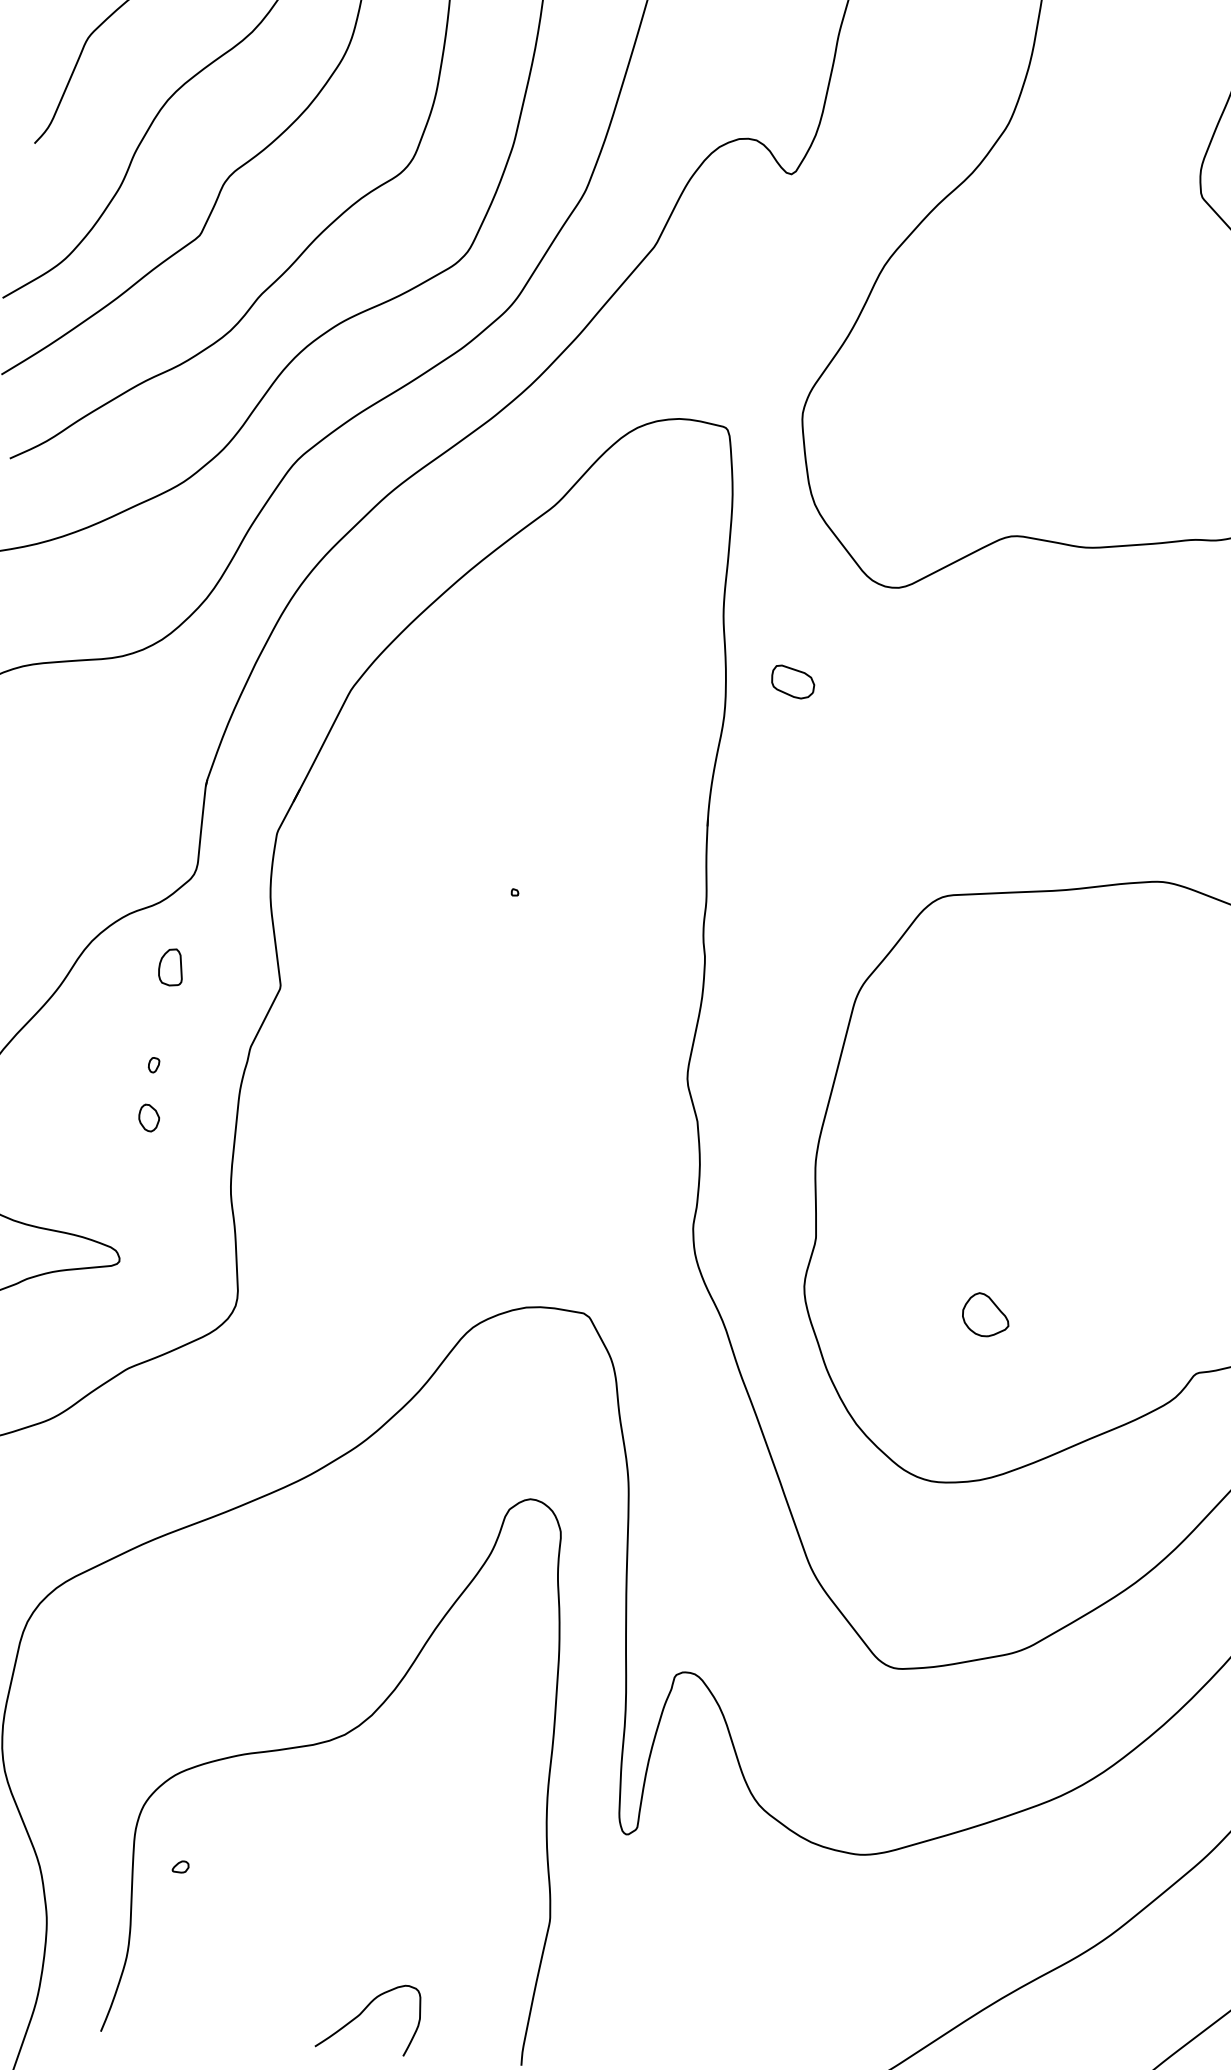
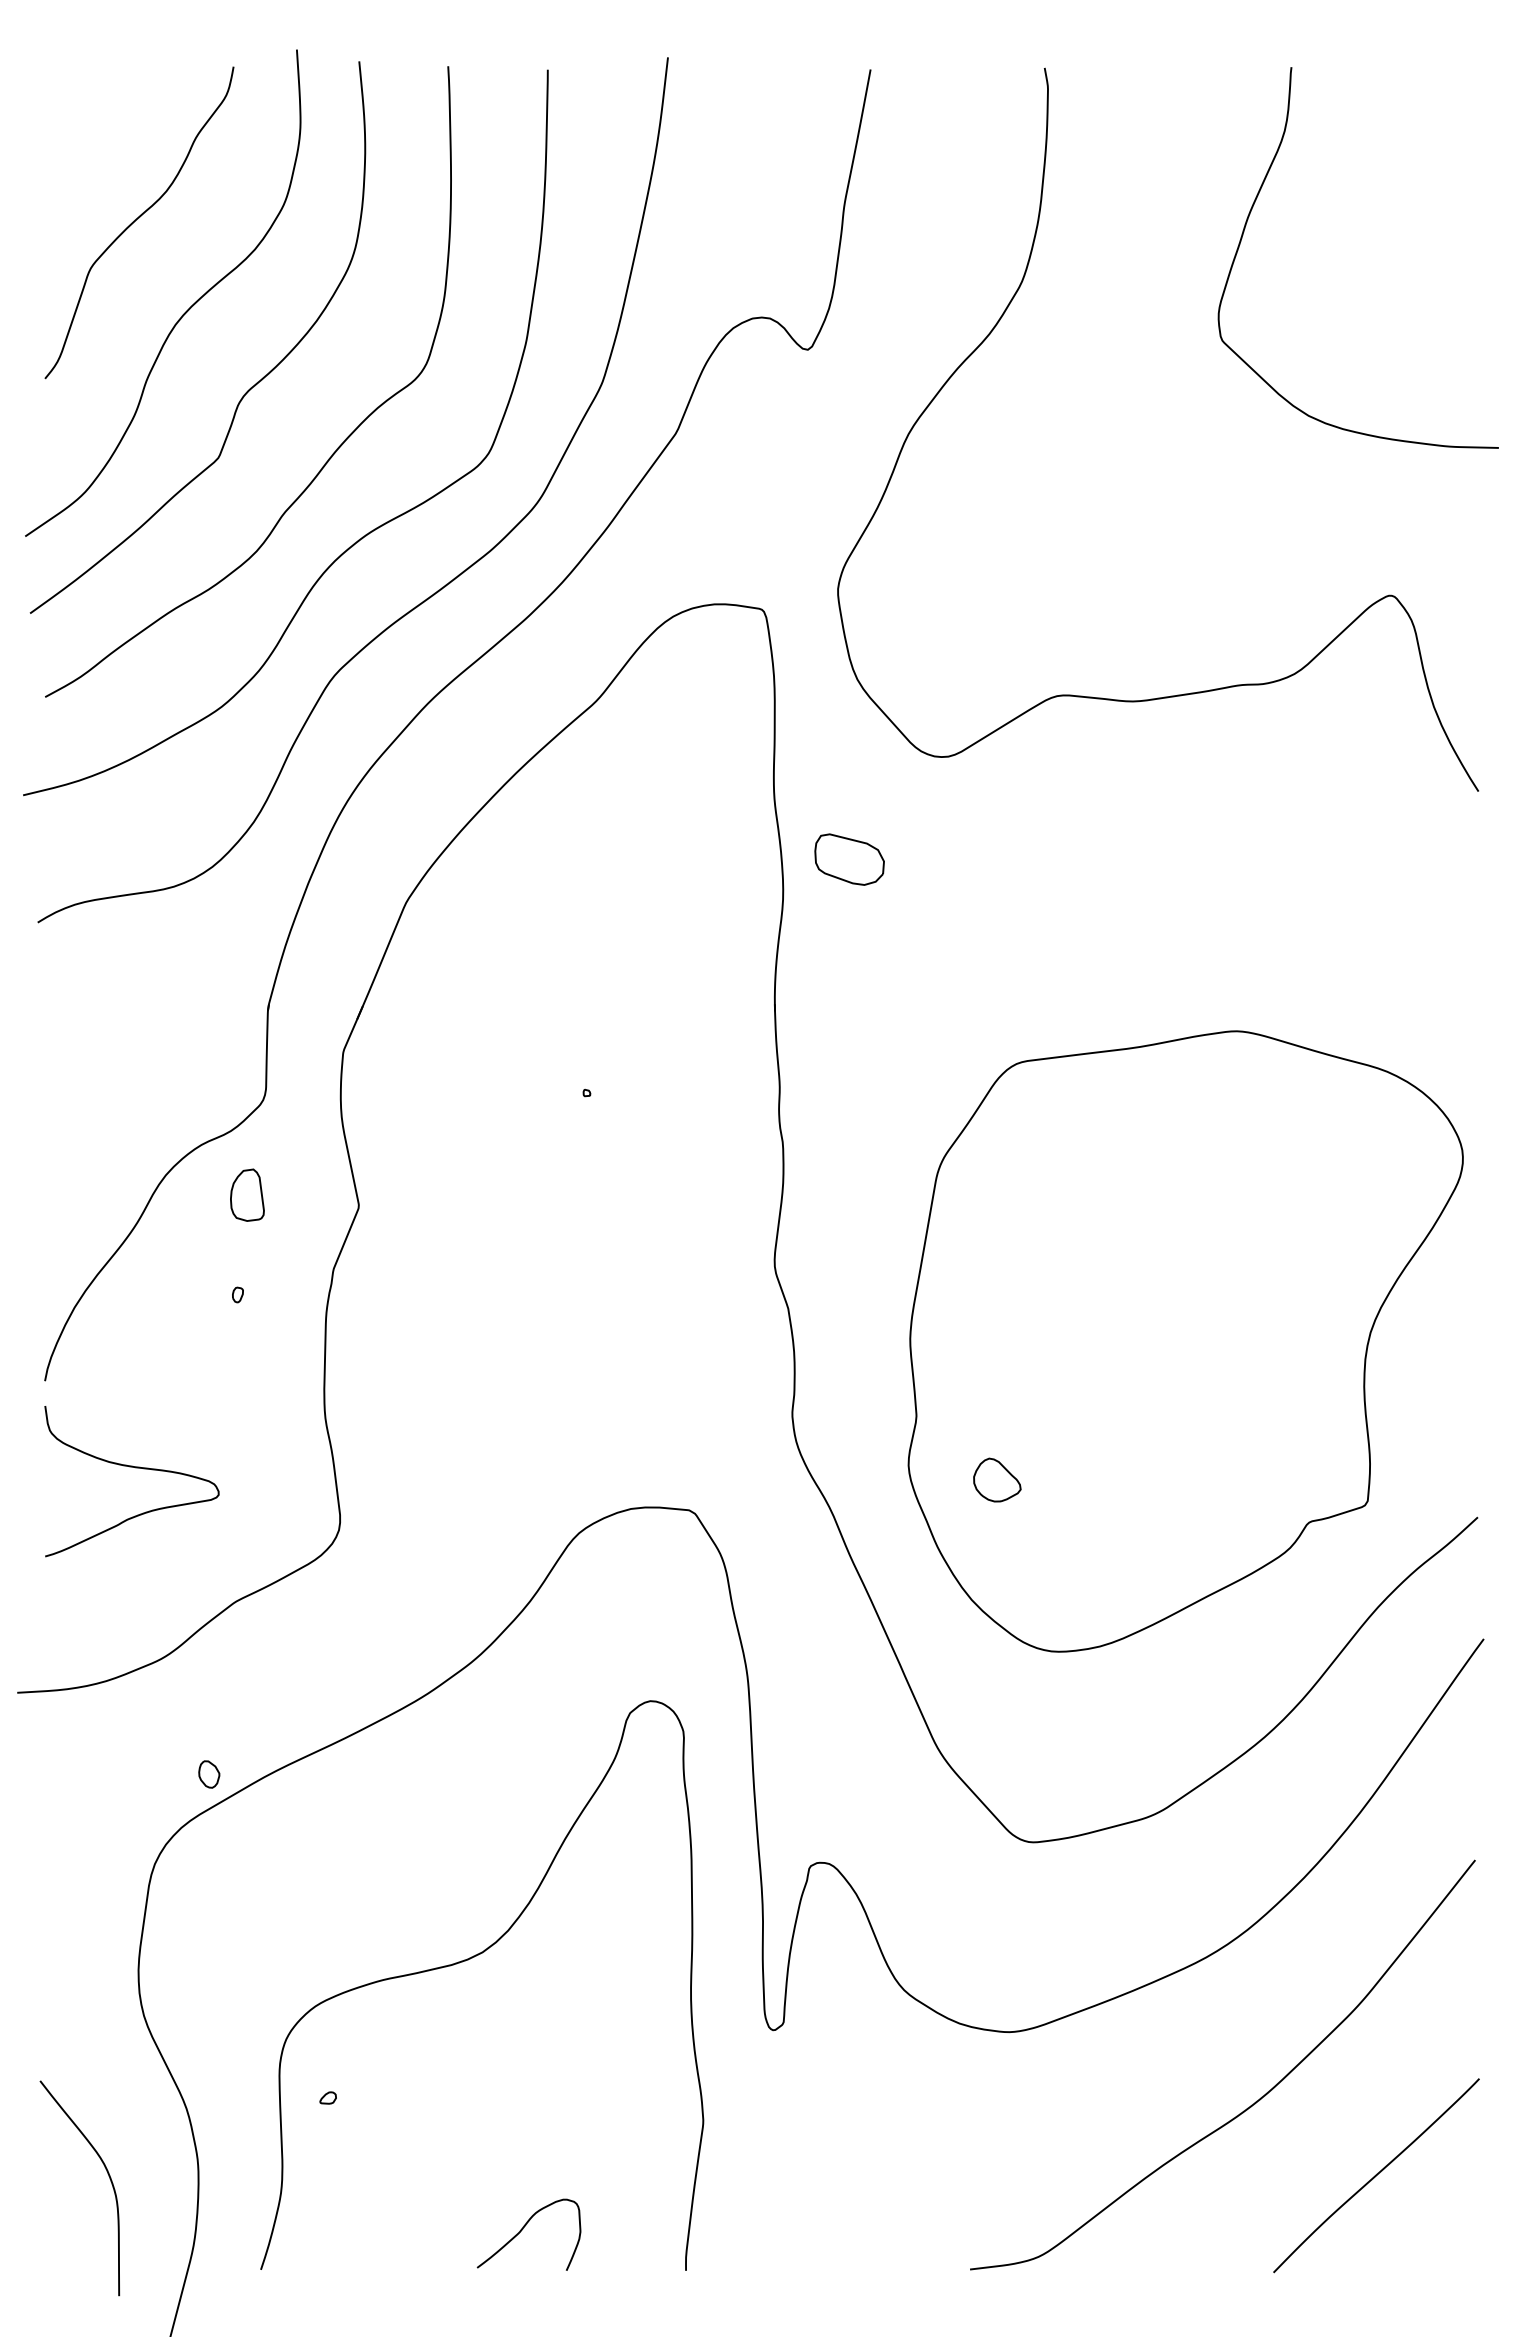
part: (793, 681) -> (849, 859), size x1.6
part: (170, 967) -> (246, 1195), size x1.4
part: (149, 1118) -> (209, 1774), moved
part: (986, 1314) -> (997, 1479), moved

